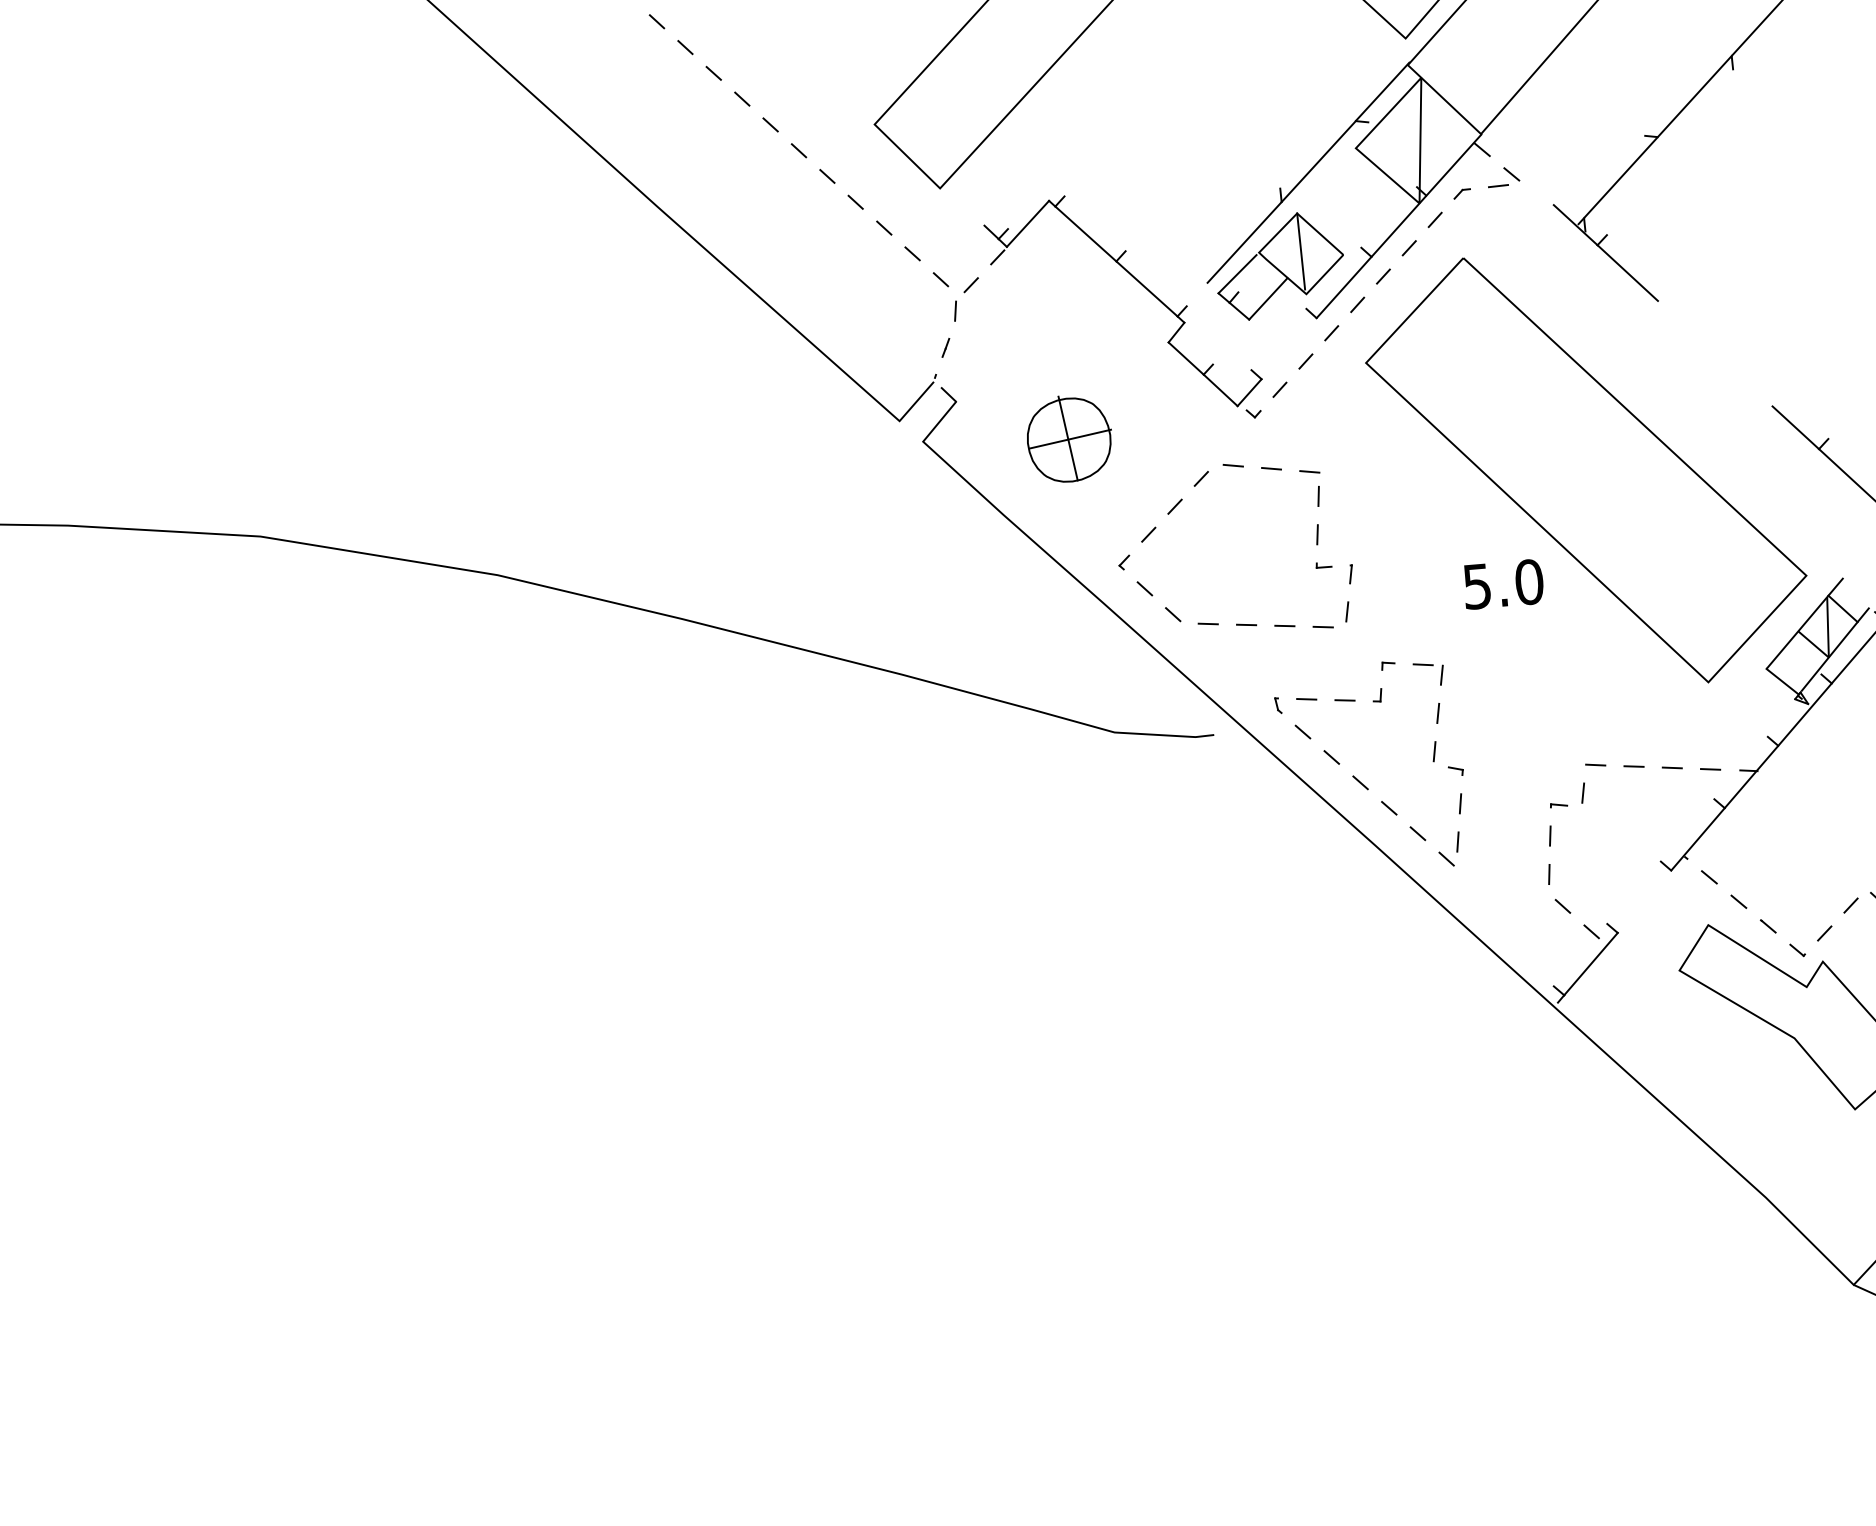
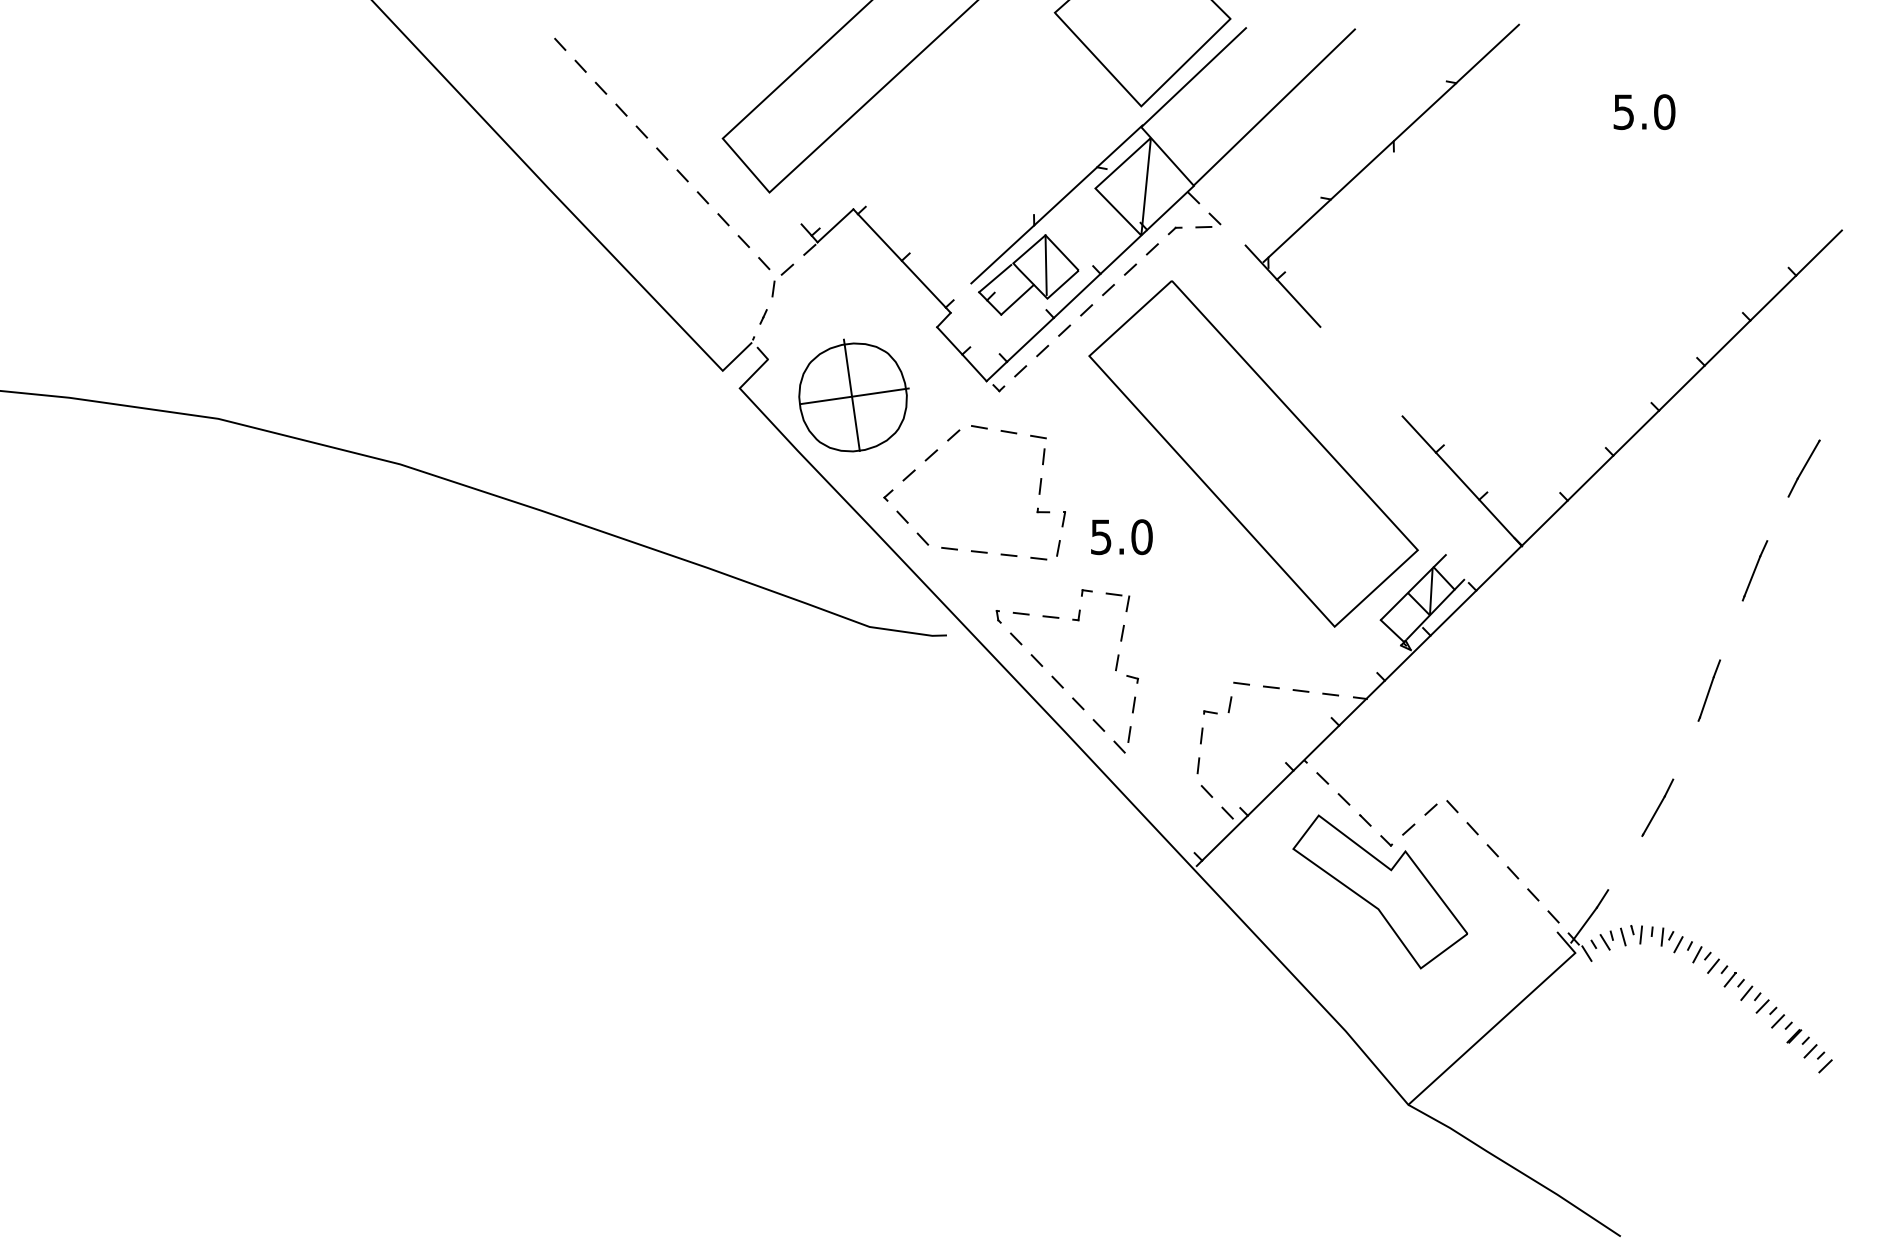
line: (1289, 348) -> (1030, 339), added
part: (1069, 438) -> (853, 395), size x1.67
text: (1503, 584) -> (1121, 537), moved
line: (1644, 900) -> (1270, 792), added

